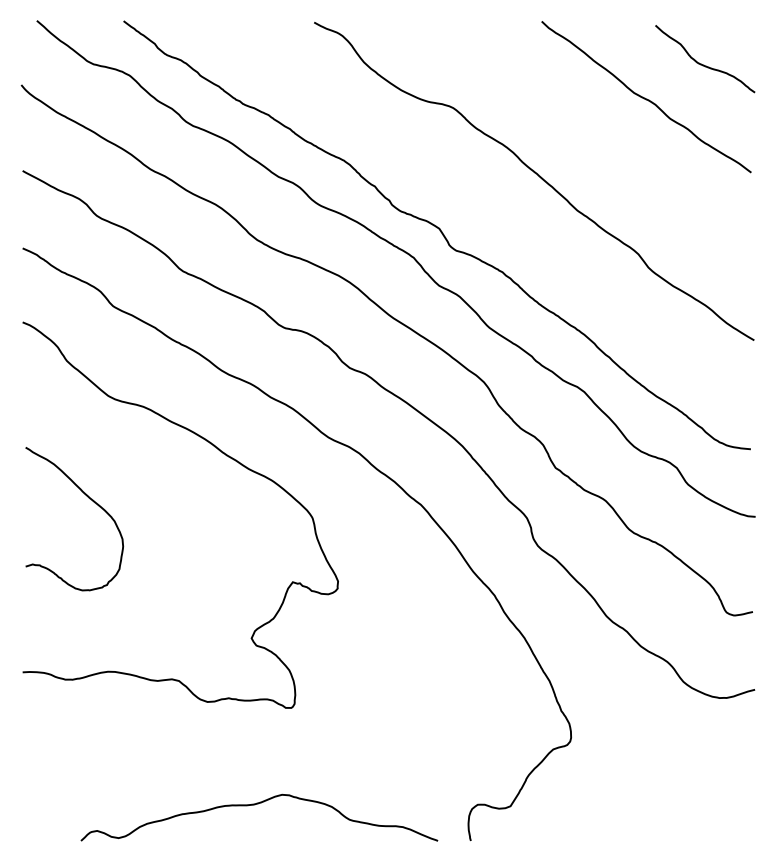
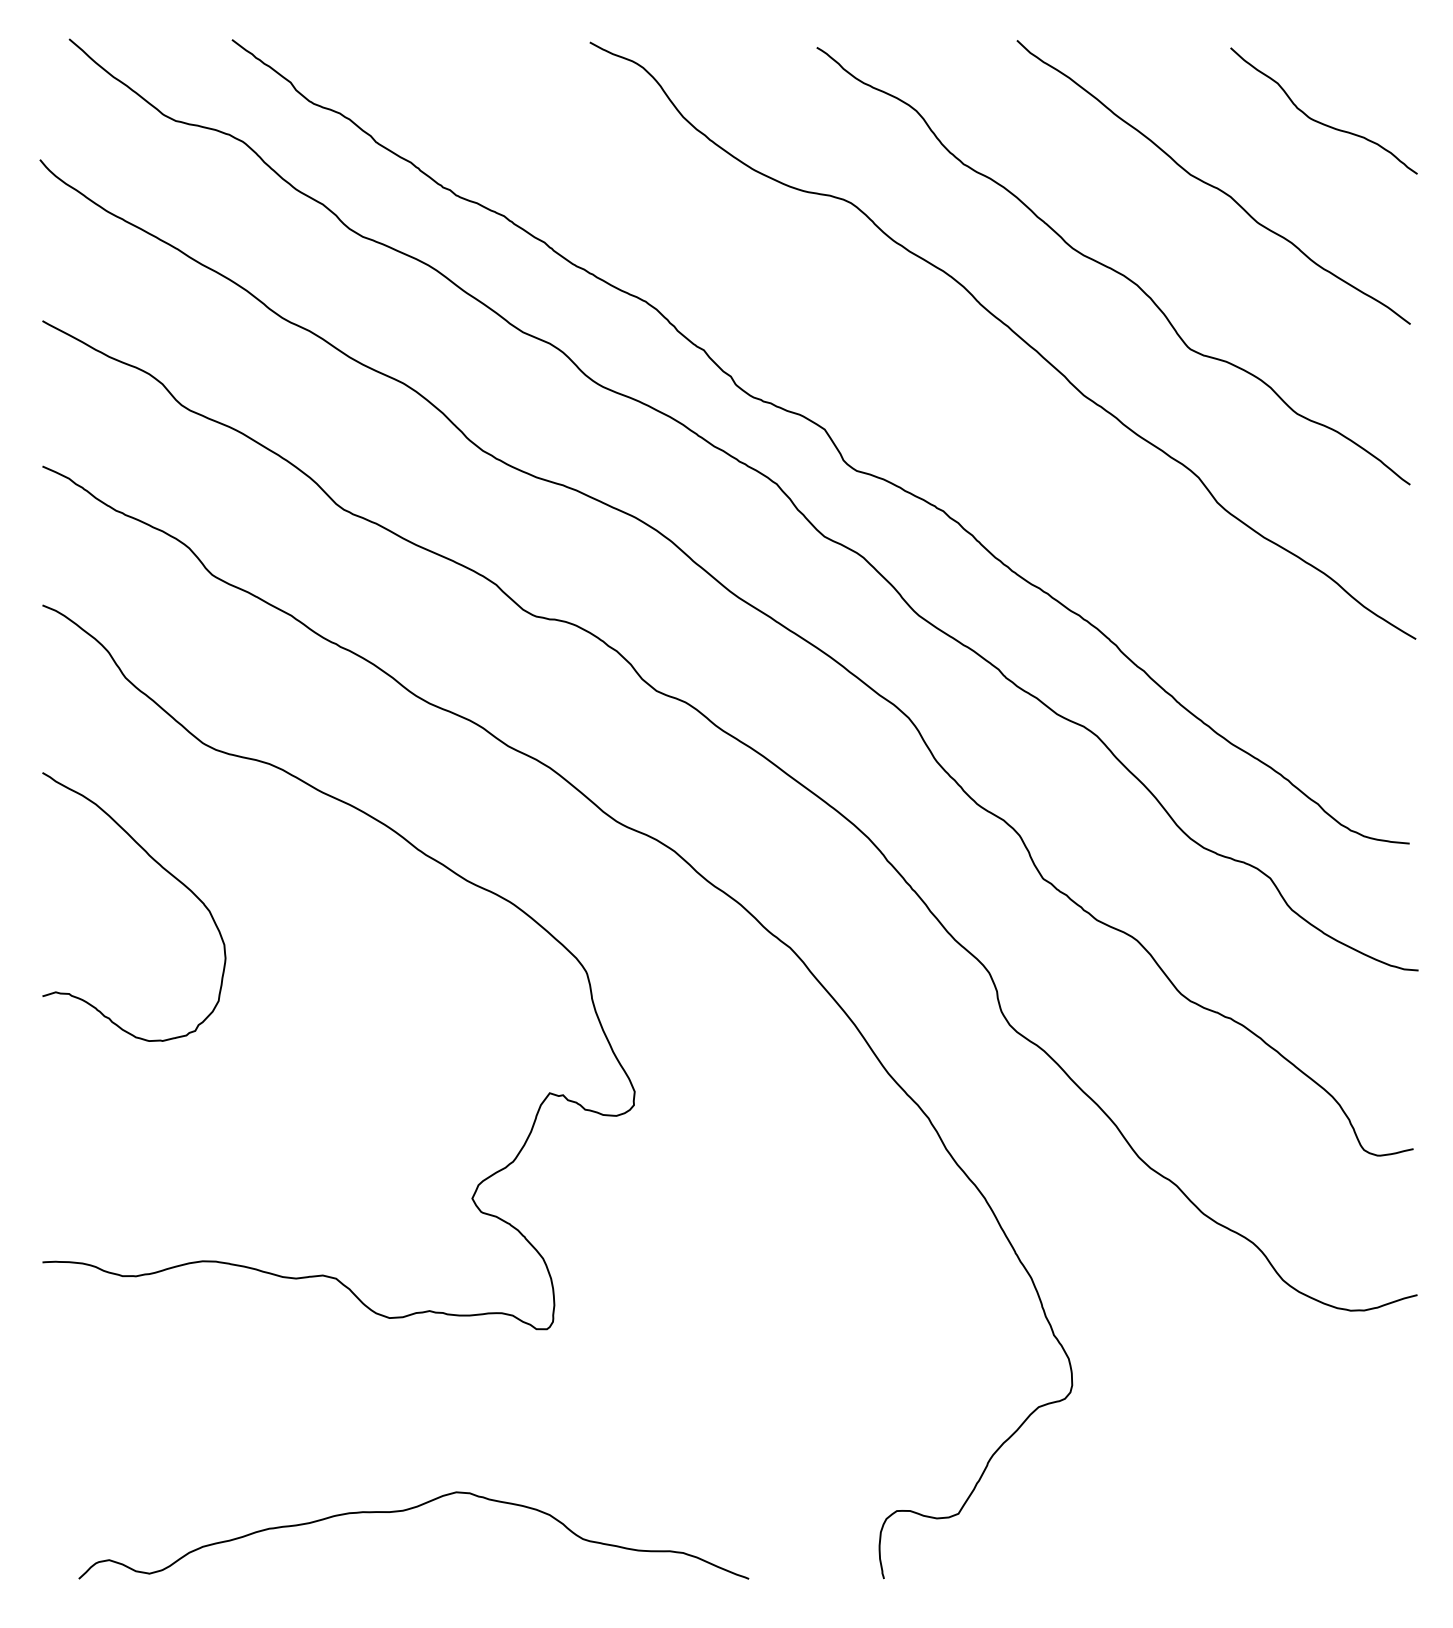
curve: (593, 142) -> (1114, 267), added
curve: (89, 499) -> (162, 870), moved
curve: (255, 805) -> (406, 1512), moved

